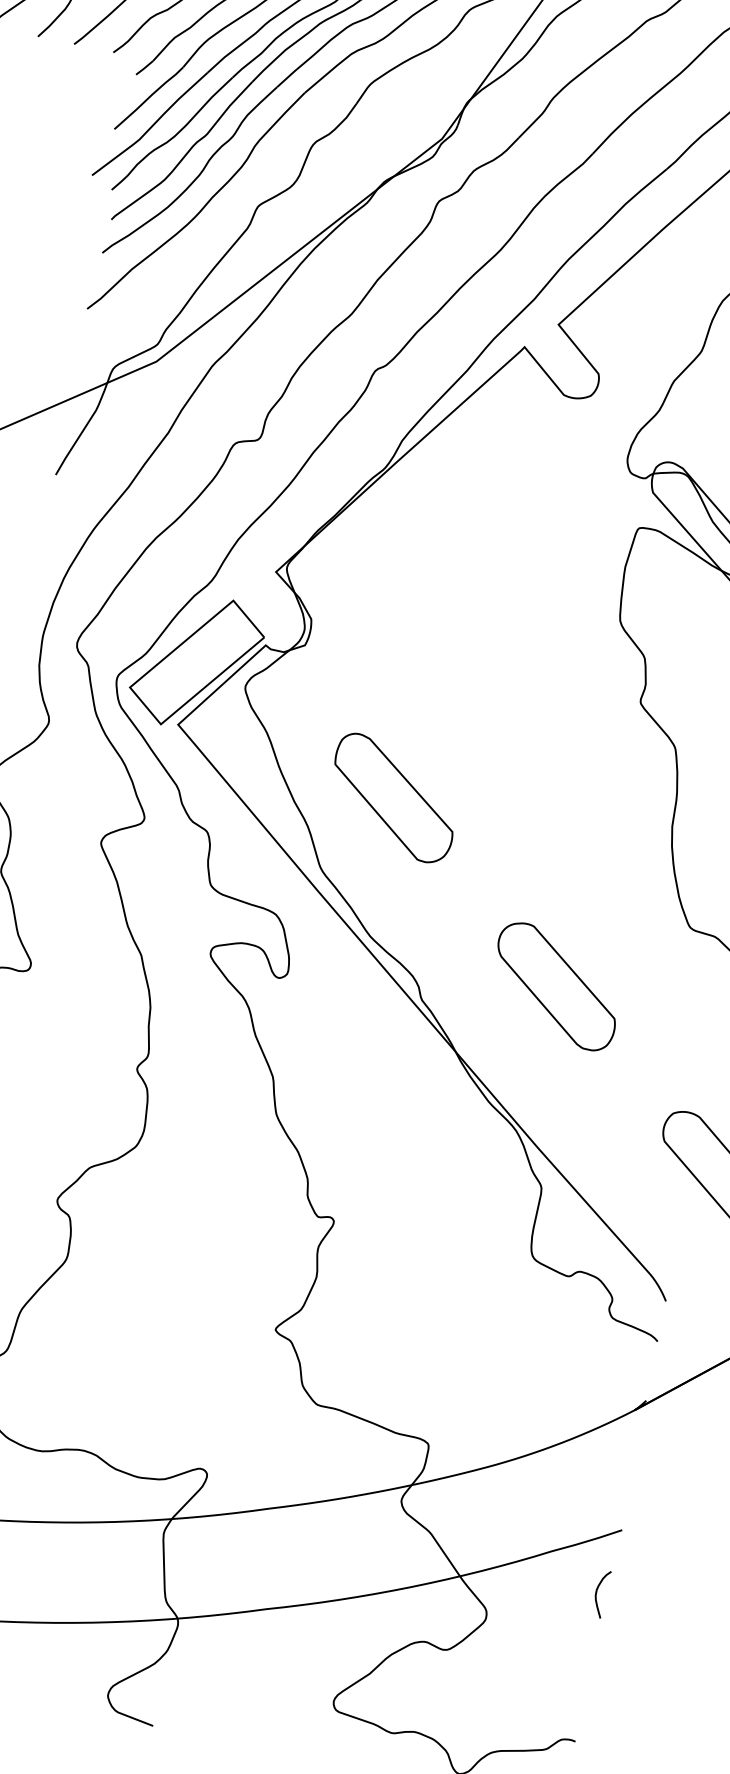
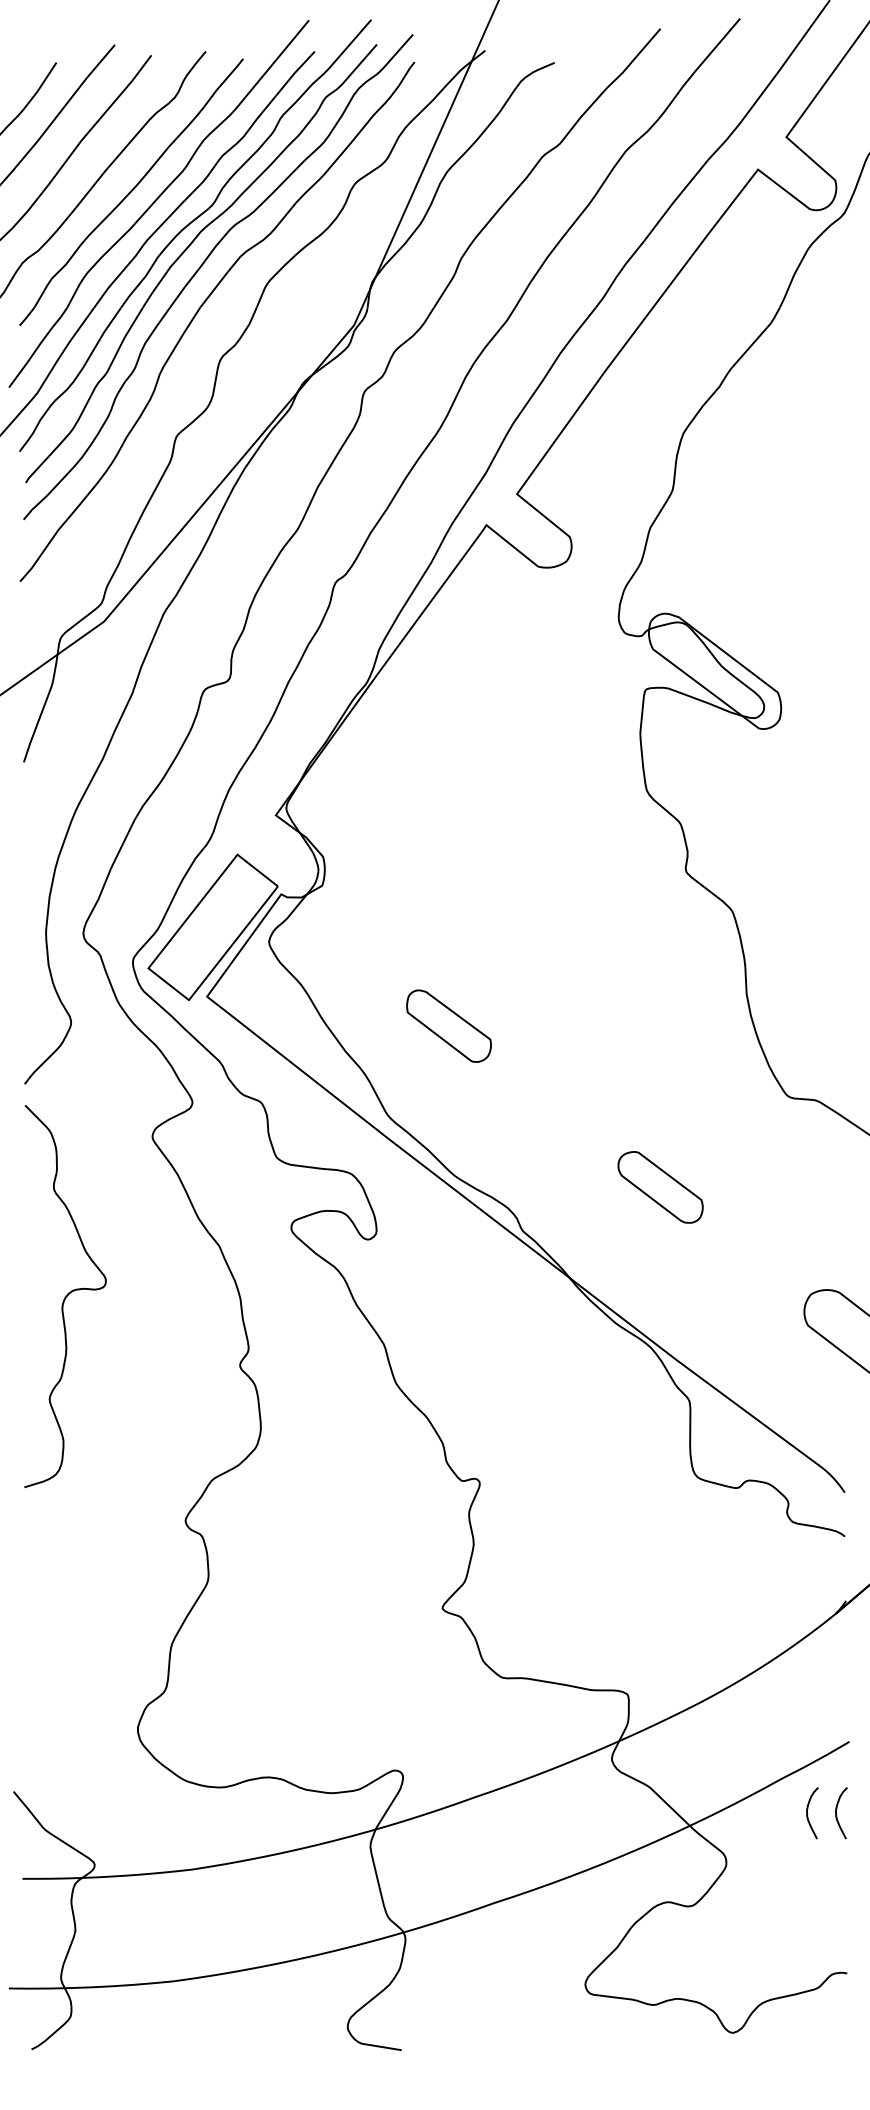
part: (393, 797) -> (448, 1025), size x0.6
part: (556, 986) -> (660, 1187), size x0.6
curve: (569, 1587) -> (807, 1813), added

